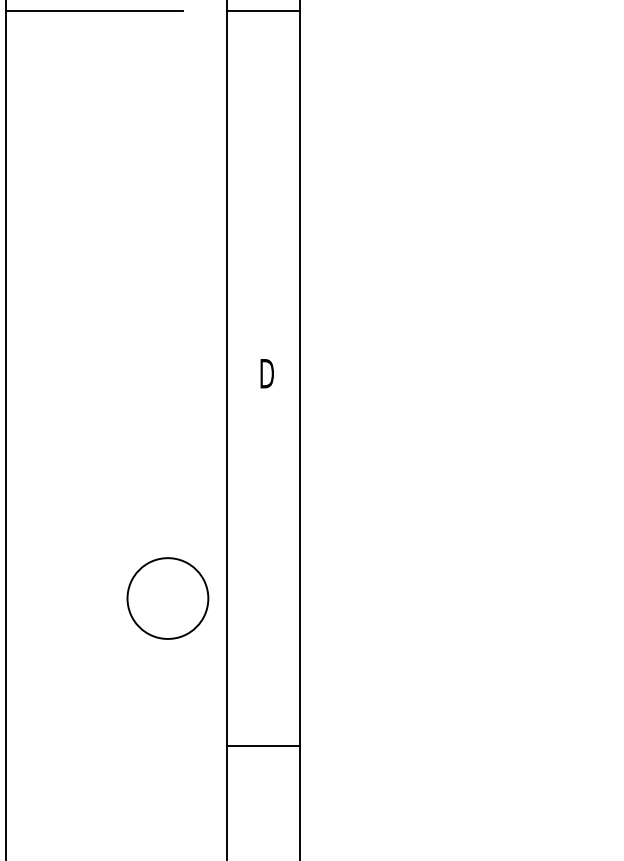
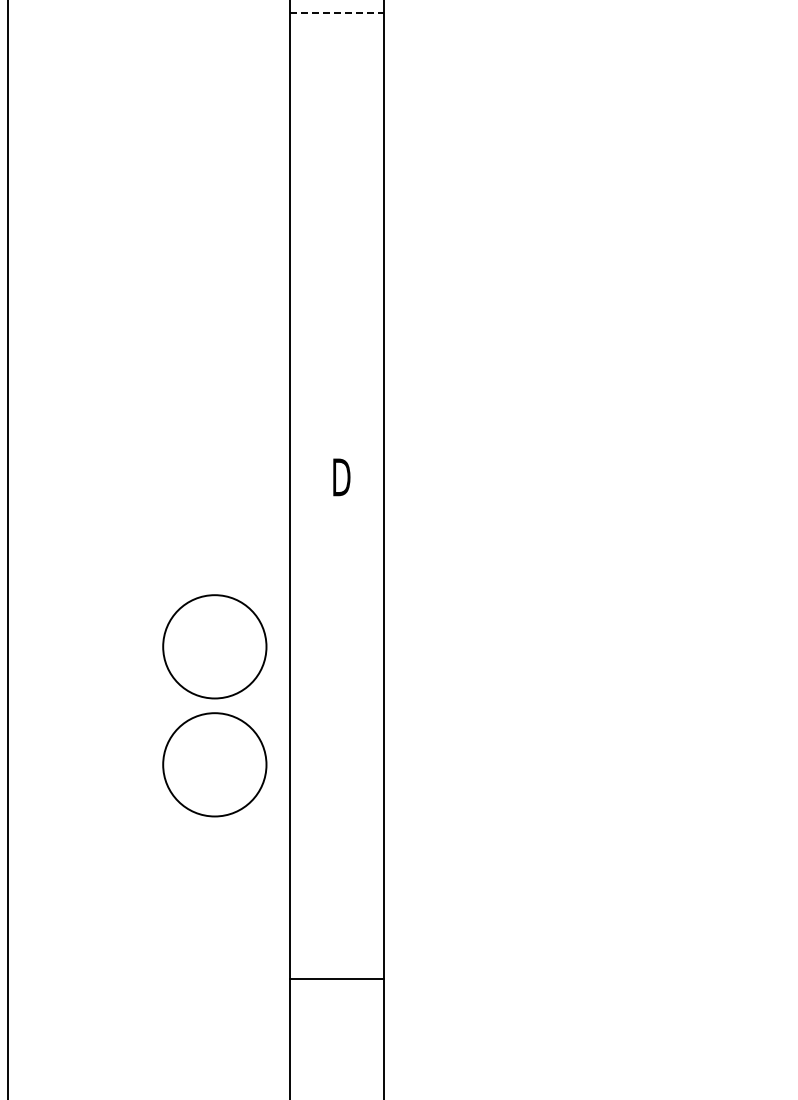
line: (94, 10) -> (120, 13), removed
line: (263, 10) -> (336, 13), solid -> dashed
circle: (167, 505) -> (214, 646), added
line: (263, 745) -> (336, 978), moved

